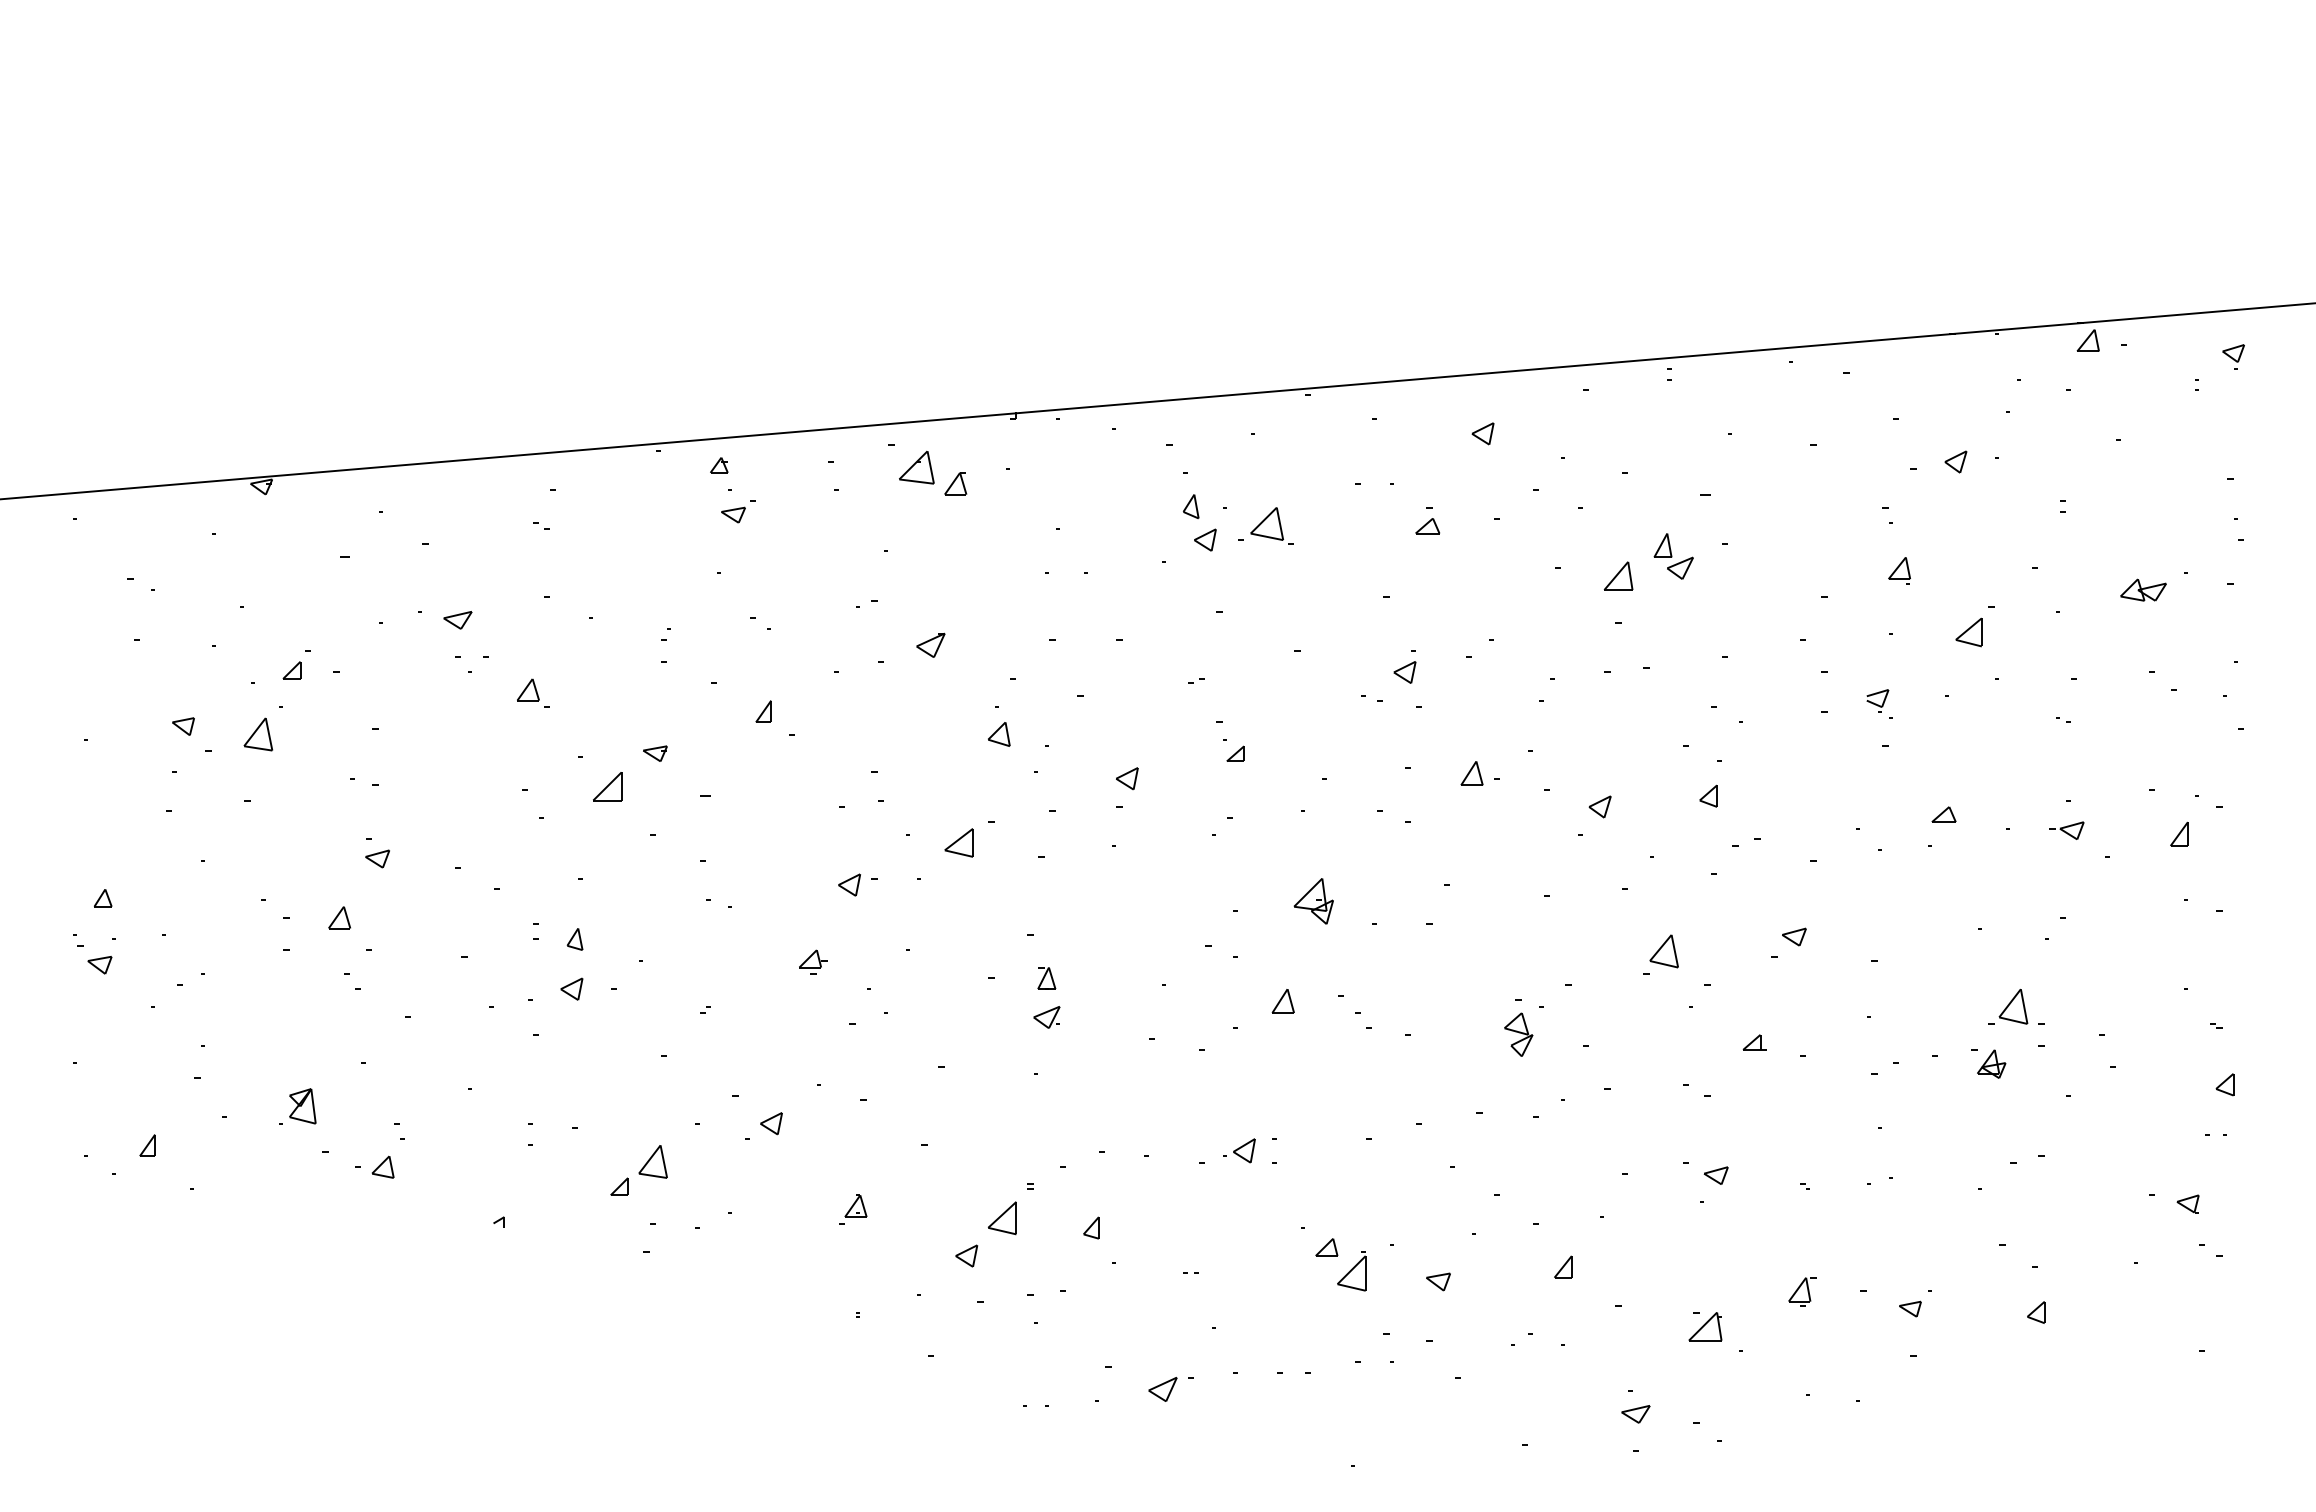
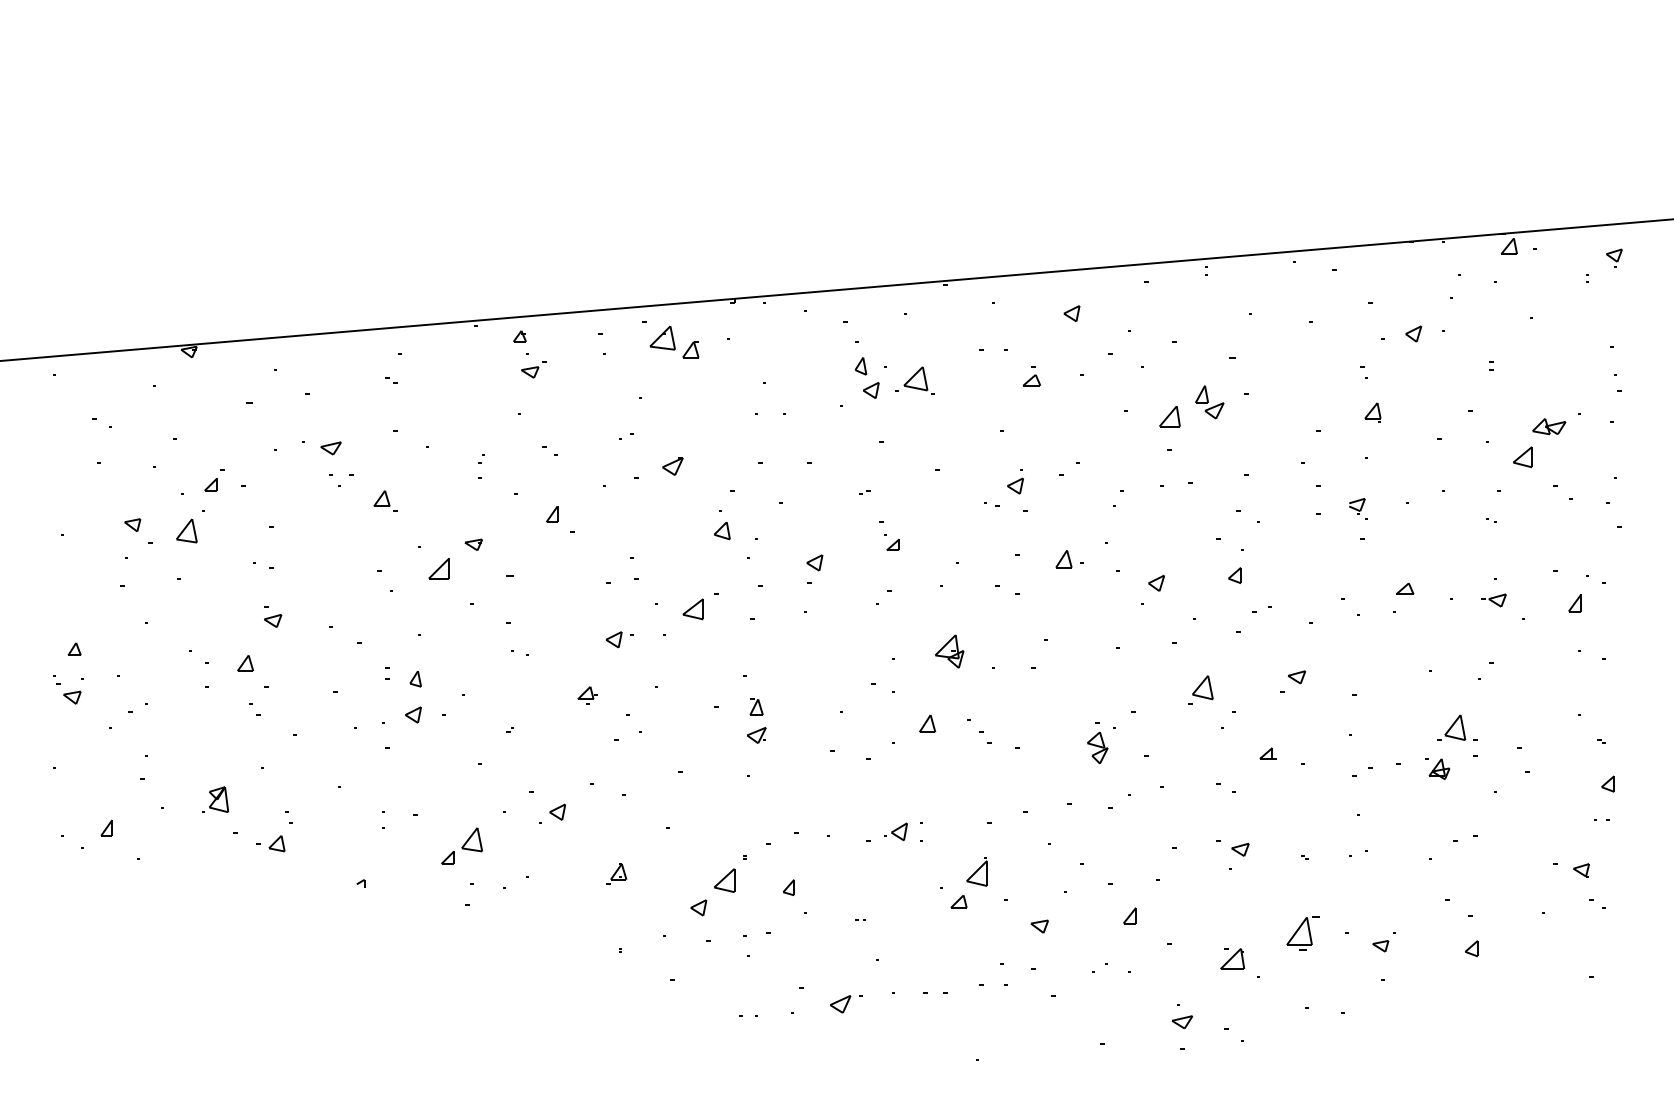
part: (1968, 632) -> (1522, 457), moved
part: (1351, 1271) -> (976, 872), moved
part: (1802, 1291) -> (1302, 933), size x1.6

